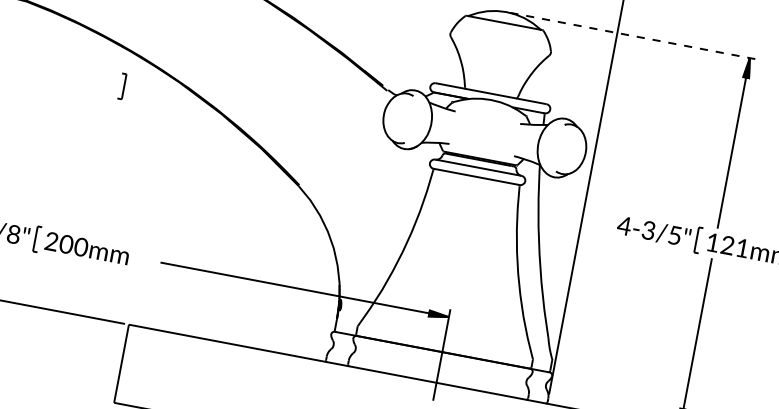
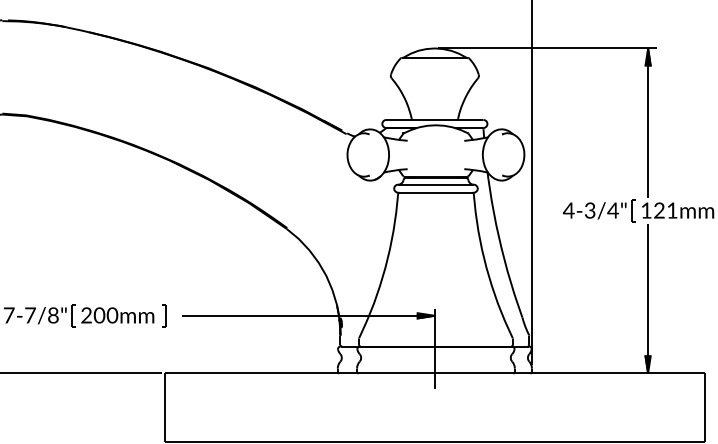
line: (635, 36) -> (547, 48), dashed -> solid
part: (122, 86) -> (164, 315), moved
text: (674, 235) -> (612, 210), 4-3/5" -> 4-3/4"

